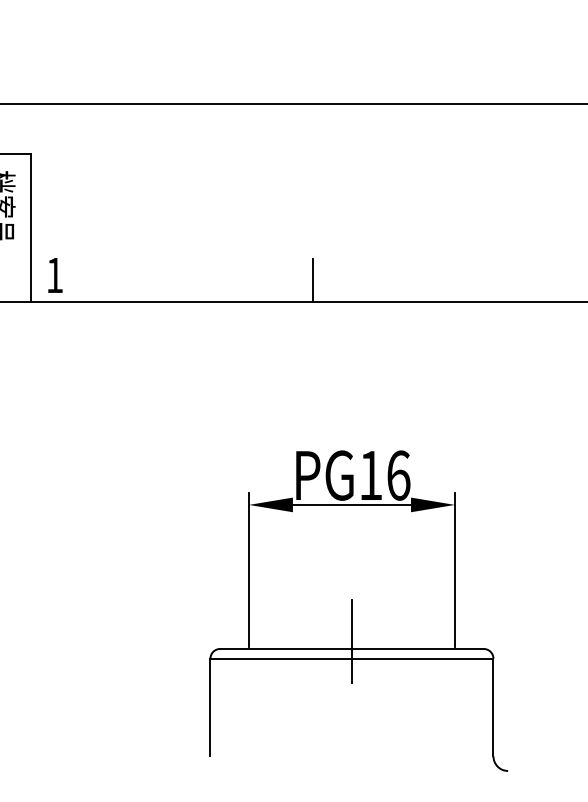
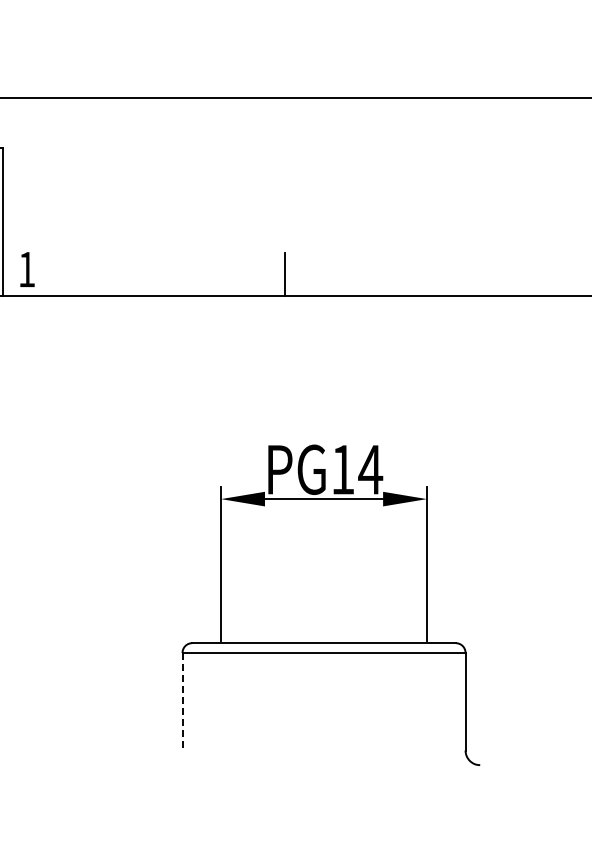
text: (398, 475) -> (370, 469), PG16 -> PG14
line: (352, 641) -> (324, 635), removed
line: (210, 707) -> (182, 701), solid -> dashed

